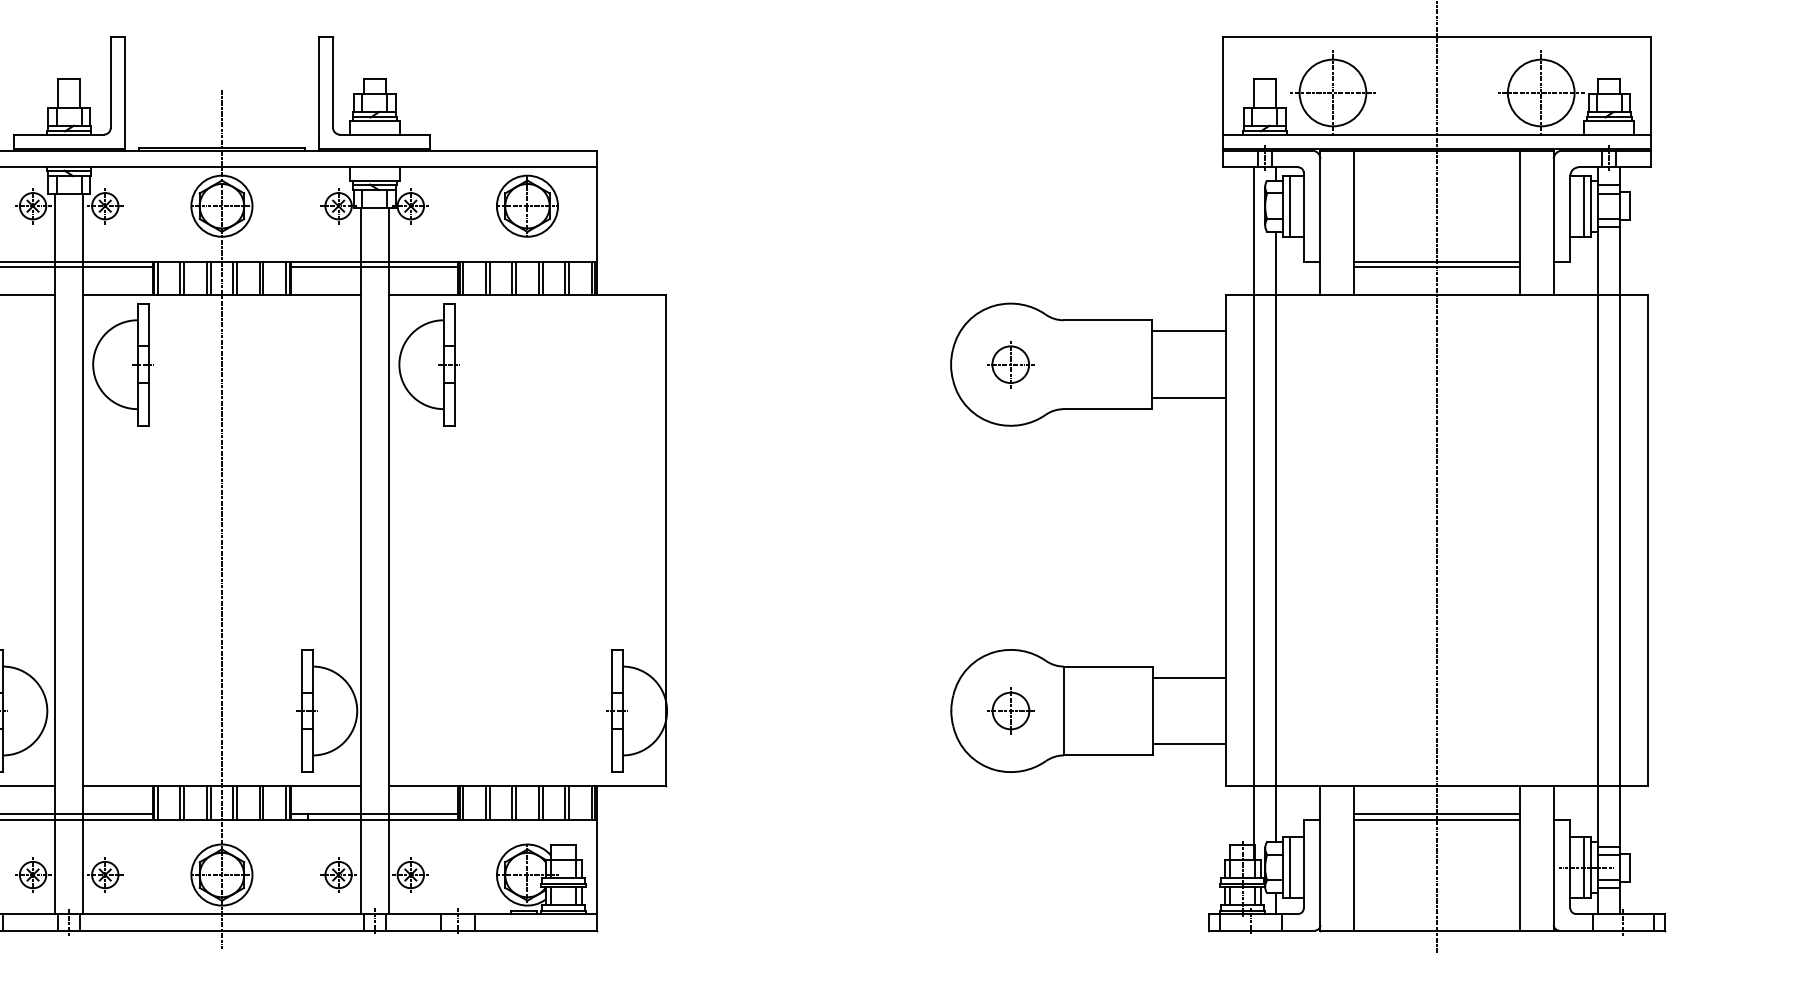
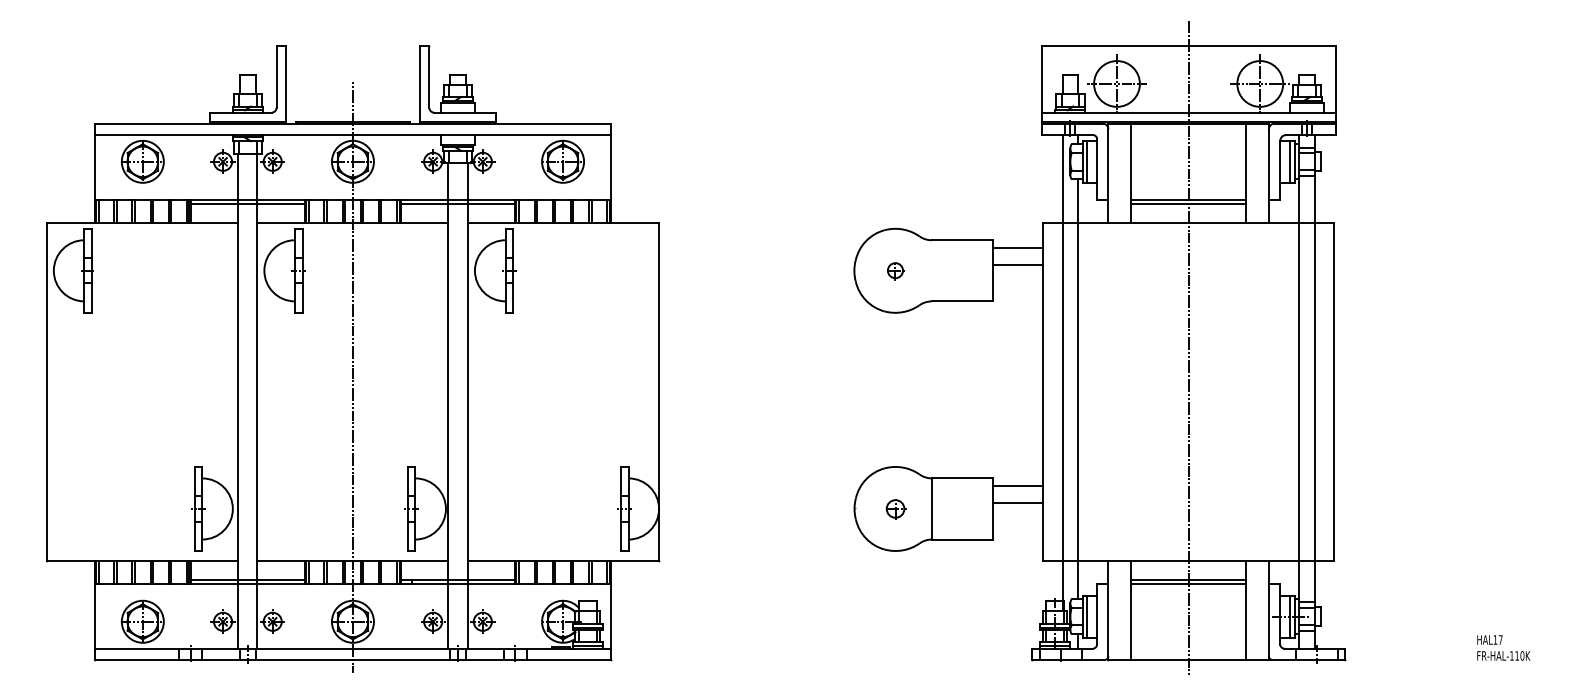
part: (1010, 364) -> (895, 270), size x0.6
line: (1188, 397) -> (1017, 264), moved
part: (1010, 710) -> (895, 508), size x0.7
line: (1189, 743) -> (1018, 502), moved

